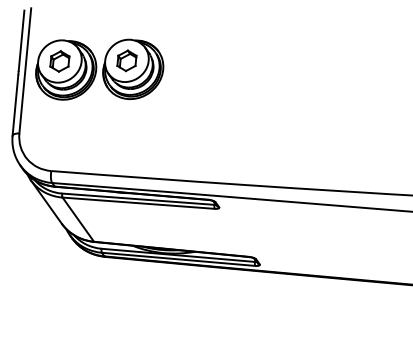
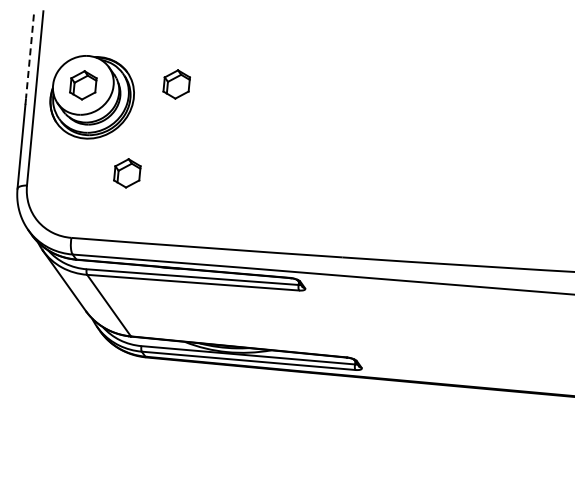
line: (21, 40) -> (29, 56), solid -> dashed
part: (133, 69) -> (185, 96), removed
part: (91, 124) -> (127, 173), added

